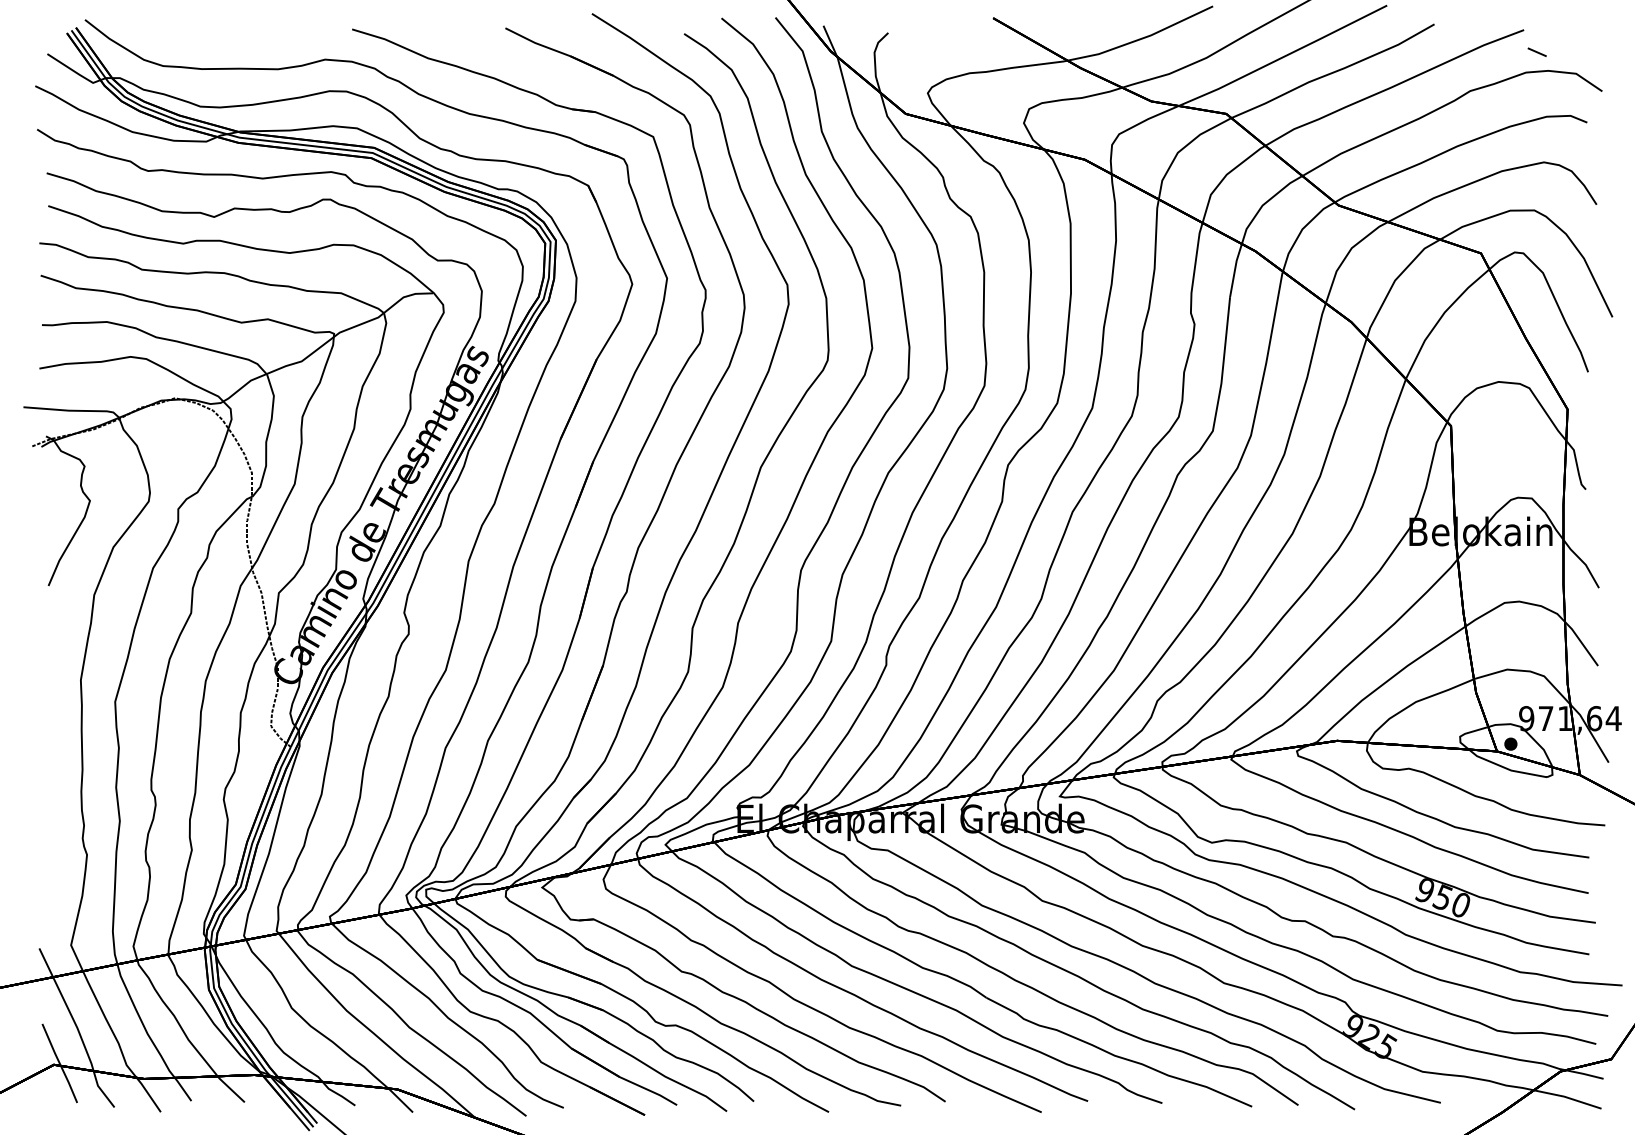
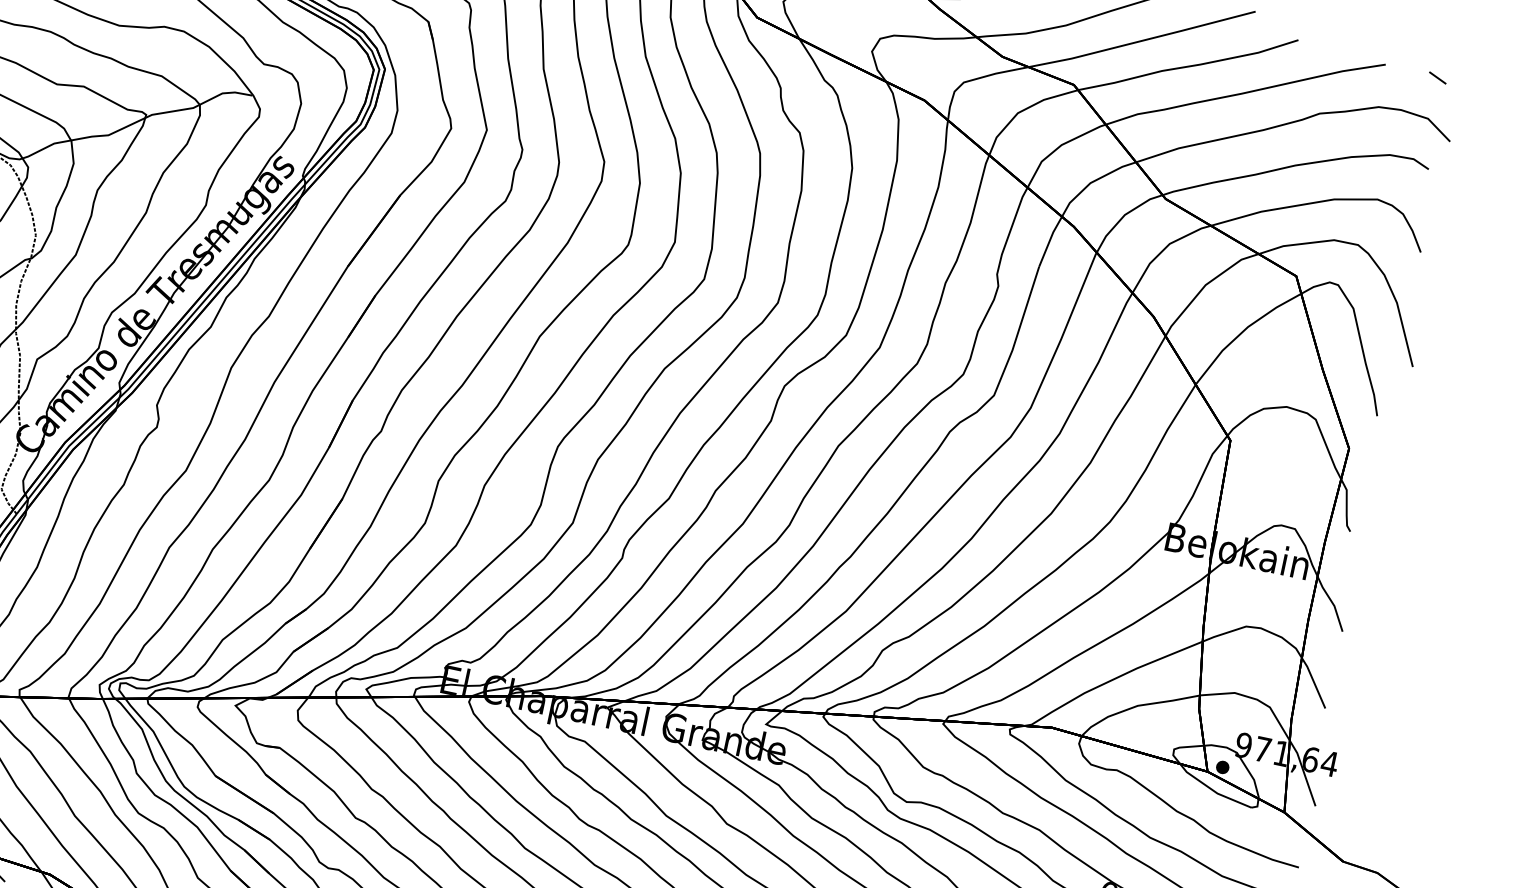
line: (1536, 51) -> (1437, 77), moved

